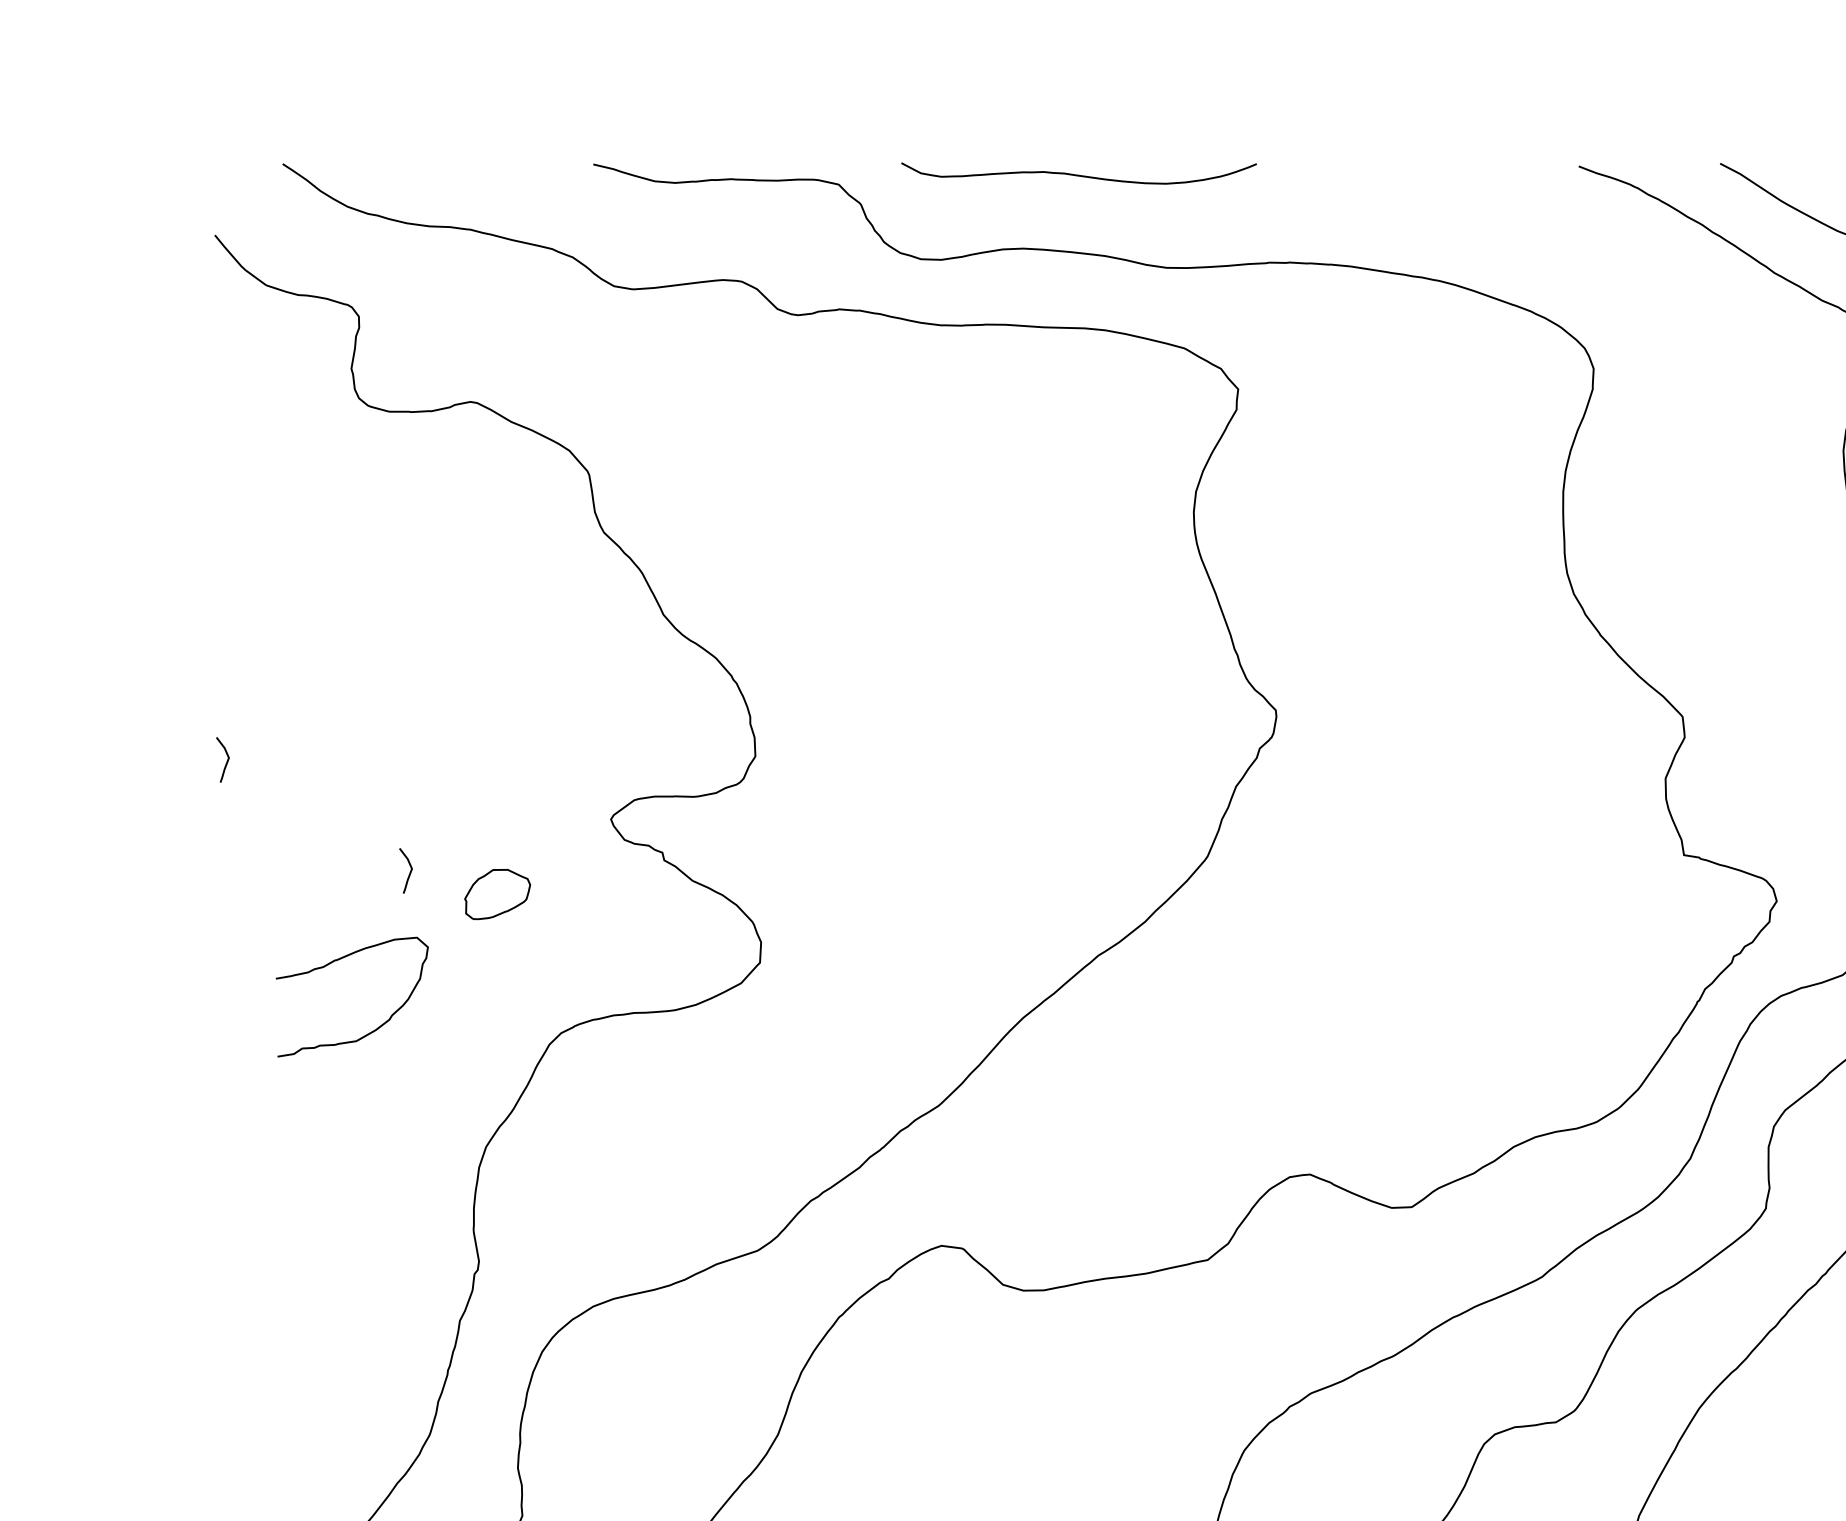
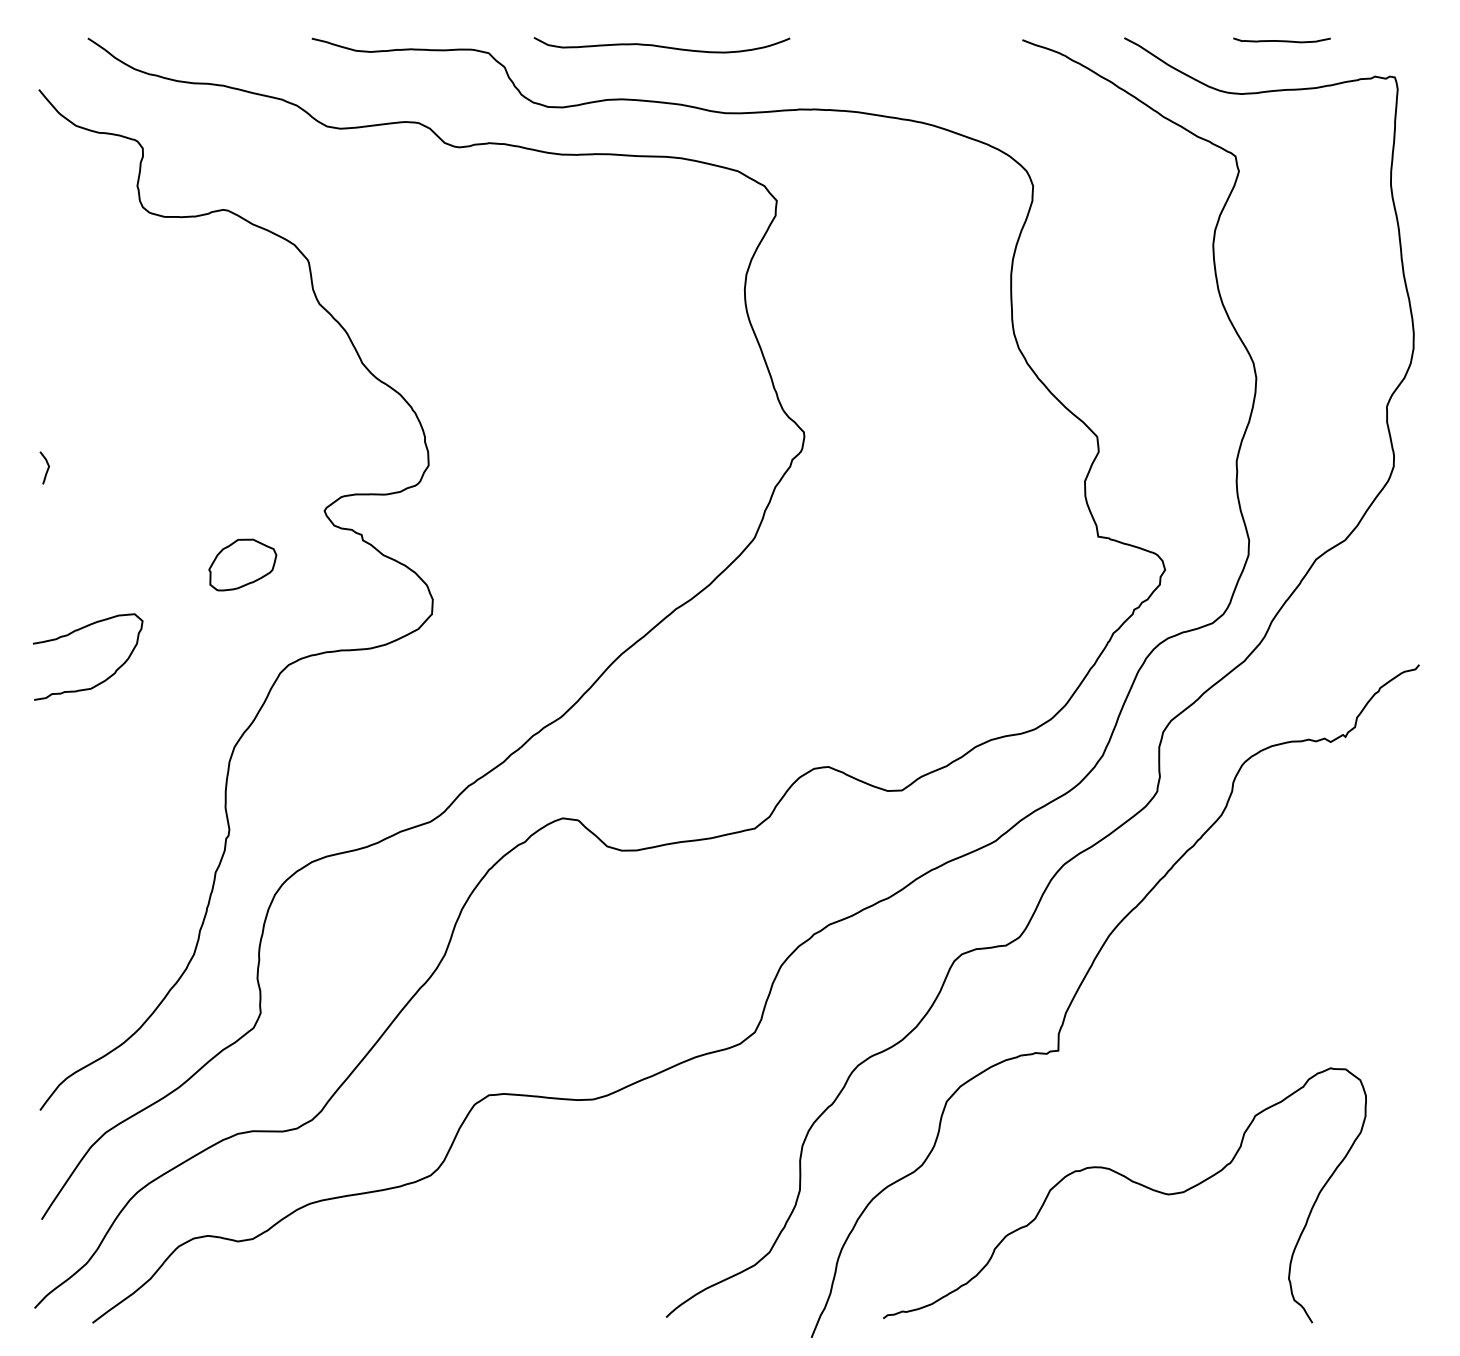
curve: (409, 870) -> (179, 547), removed
part: (497, 893) -> (242, 564), size x1.43
curve: (337, 961) -> (77, 631), moved

